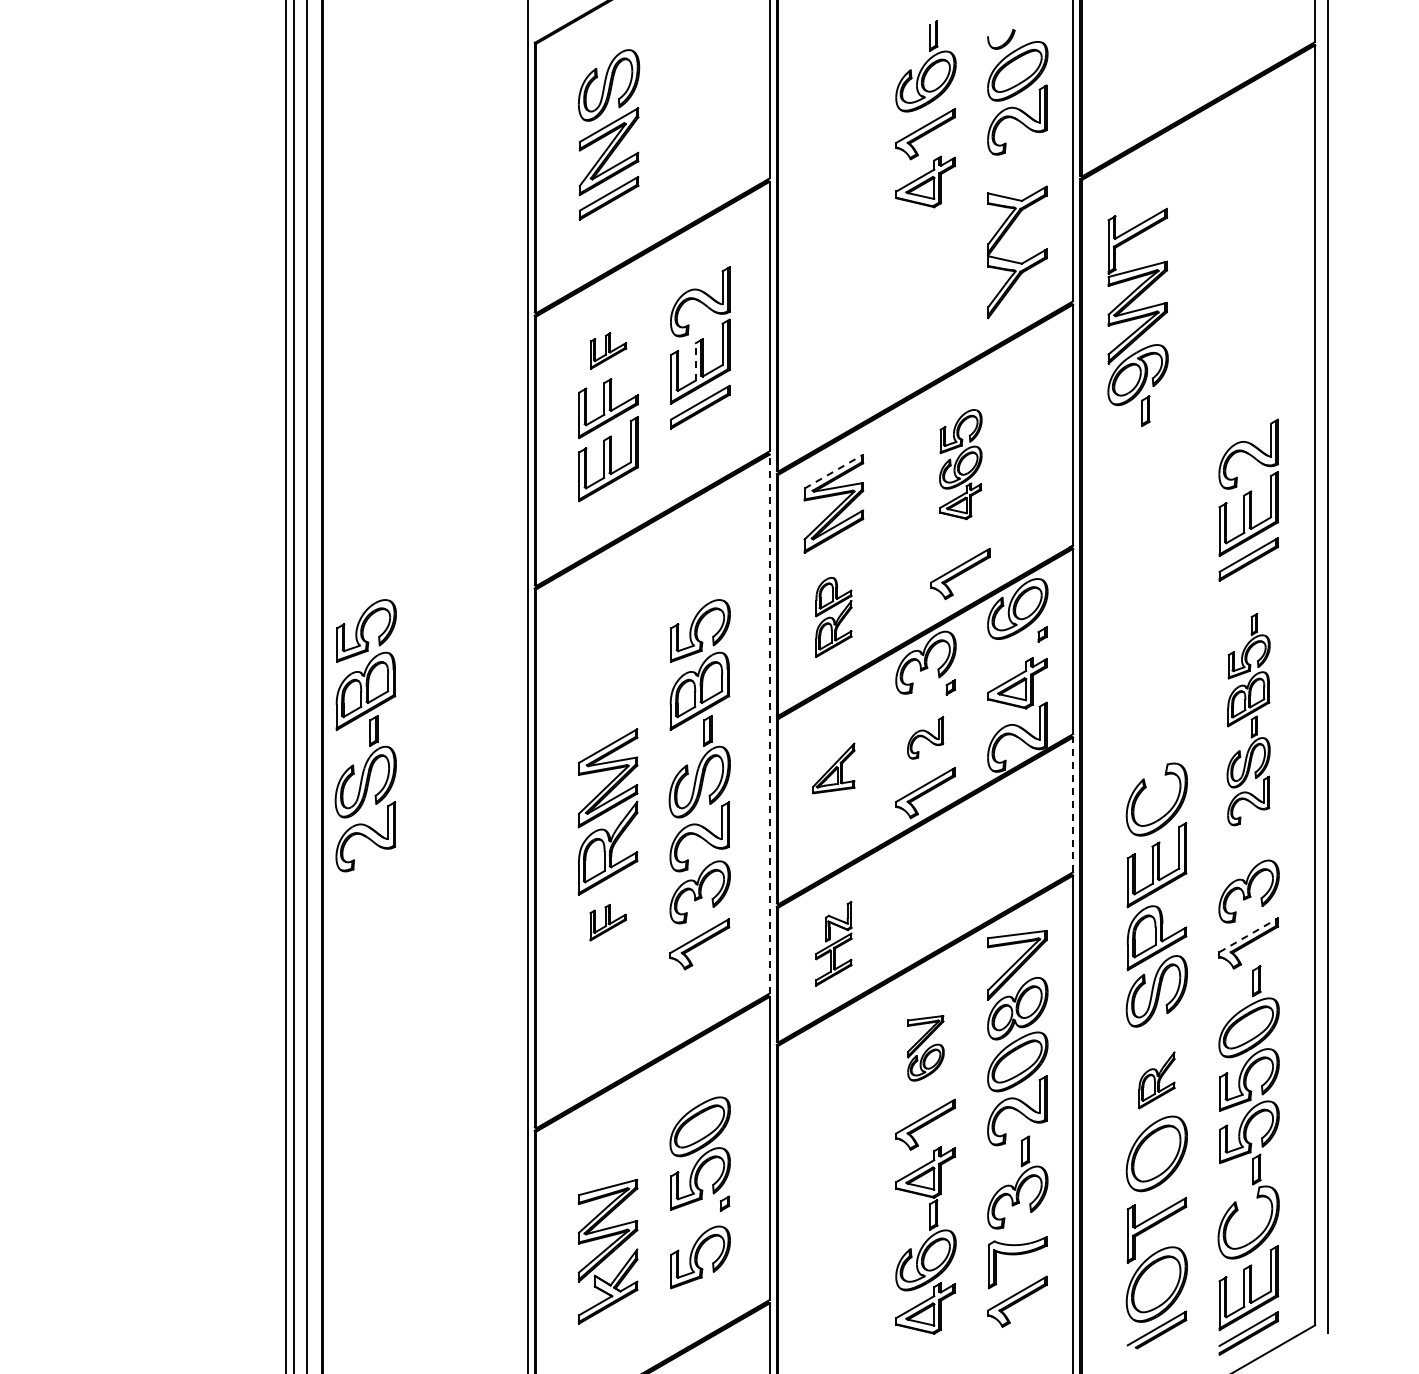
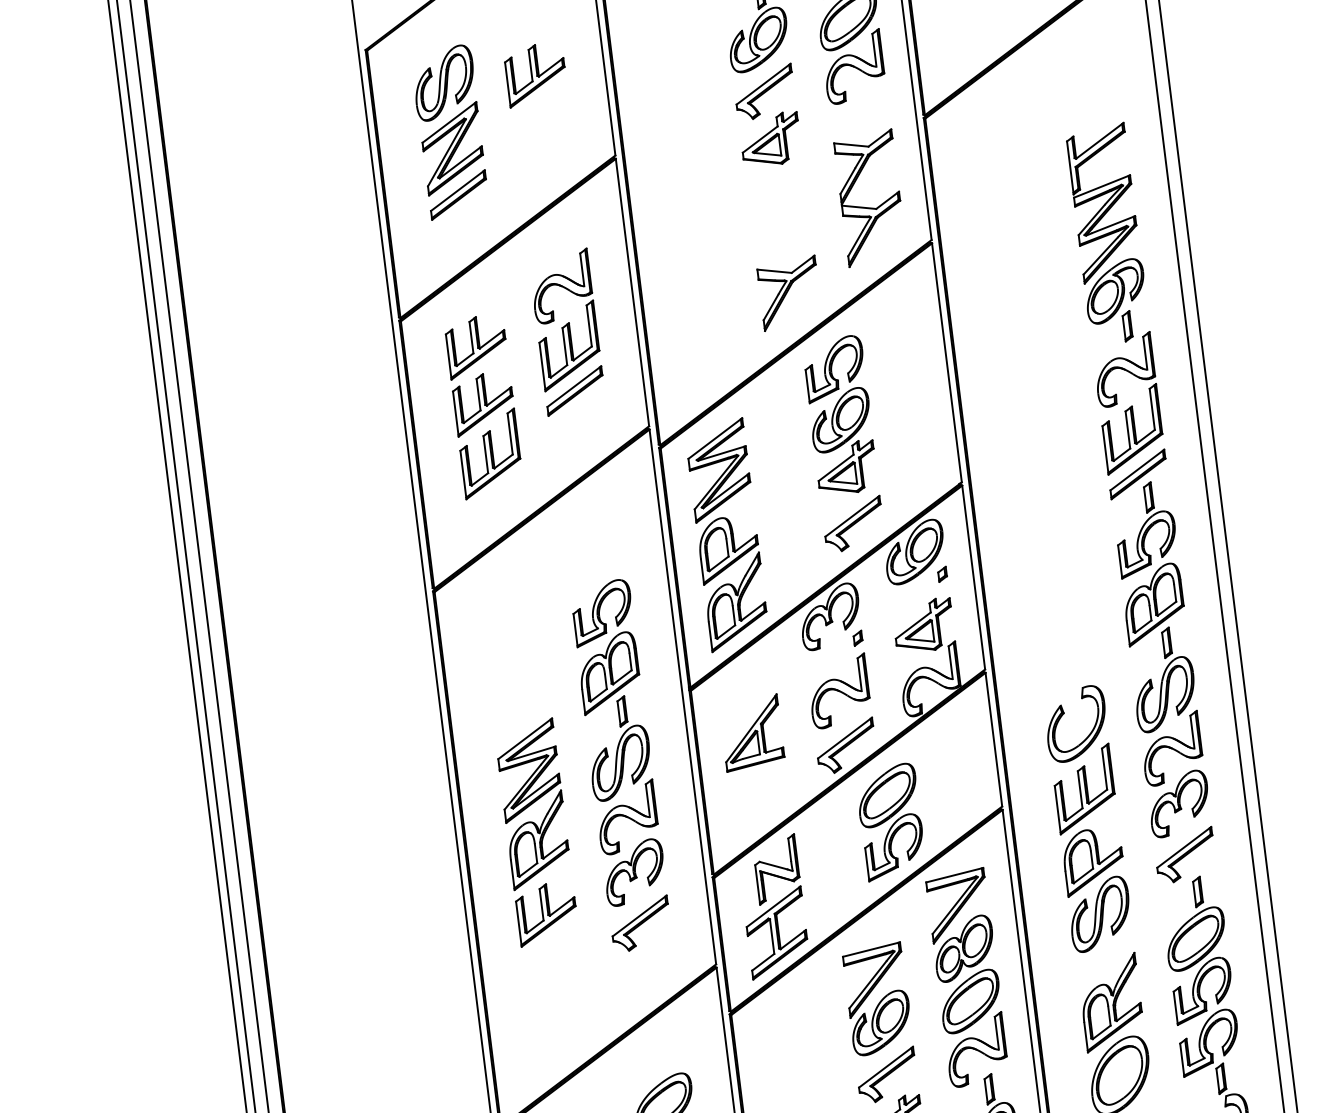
part: (700, 88) -> (535, 74), added
part: (1137, 316) -> (1107, 233), moved
part: (925, 336) -> (789, 293), added
part: (608, 350) -> (476, 346), size x1.67
line: (695, 361) -> (564, 346), dashed -> solid
part: (960, 464) -> (840, 415), size x1.43
line: (833, 471) -> (714, 438), dashed -> solid
part: (833, 617) -> (733, 583), size x1.67
part: (1248, 719) -> (1157, 633), size x1.43
line: (769, 723) -> (682, 696), dashed -> solid
part: (365, 735) -> (283, 758), removed
part: (925, 737) -> (839, 691), size x1.67
part: (833, 768) -> (751, 733), size x1.43
line: (1073, 804) -> (994, 739), dashed -> solid
part: (960, 873) -> (890, 821), added
part: (607, 922) -> (546, 913), size x1.67
line: (1248, 935) -> (1184, 847), dashed -> solid
part: (833, 943) -> (773, 906), size x1.67
part: (925, 1048) -> (877, 999), size x1.67
part: (1156, 1080) -> (1110, 1002), size x1.67

